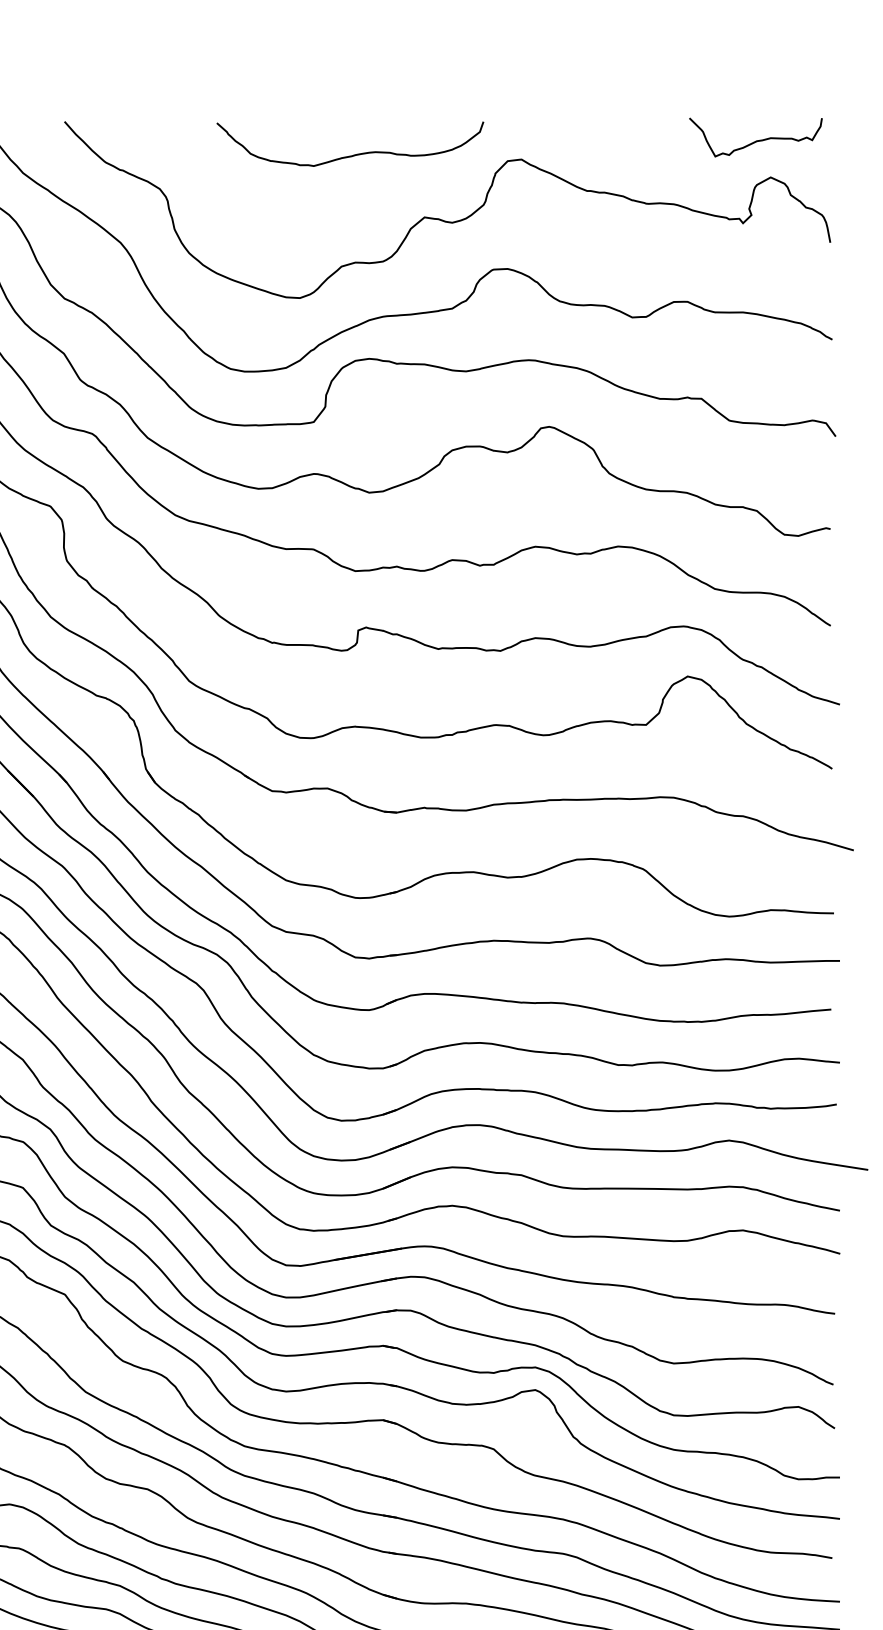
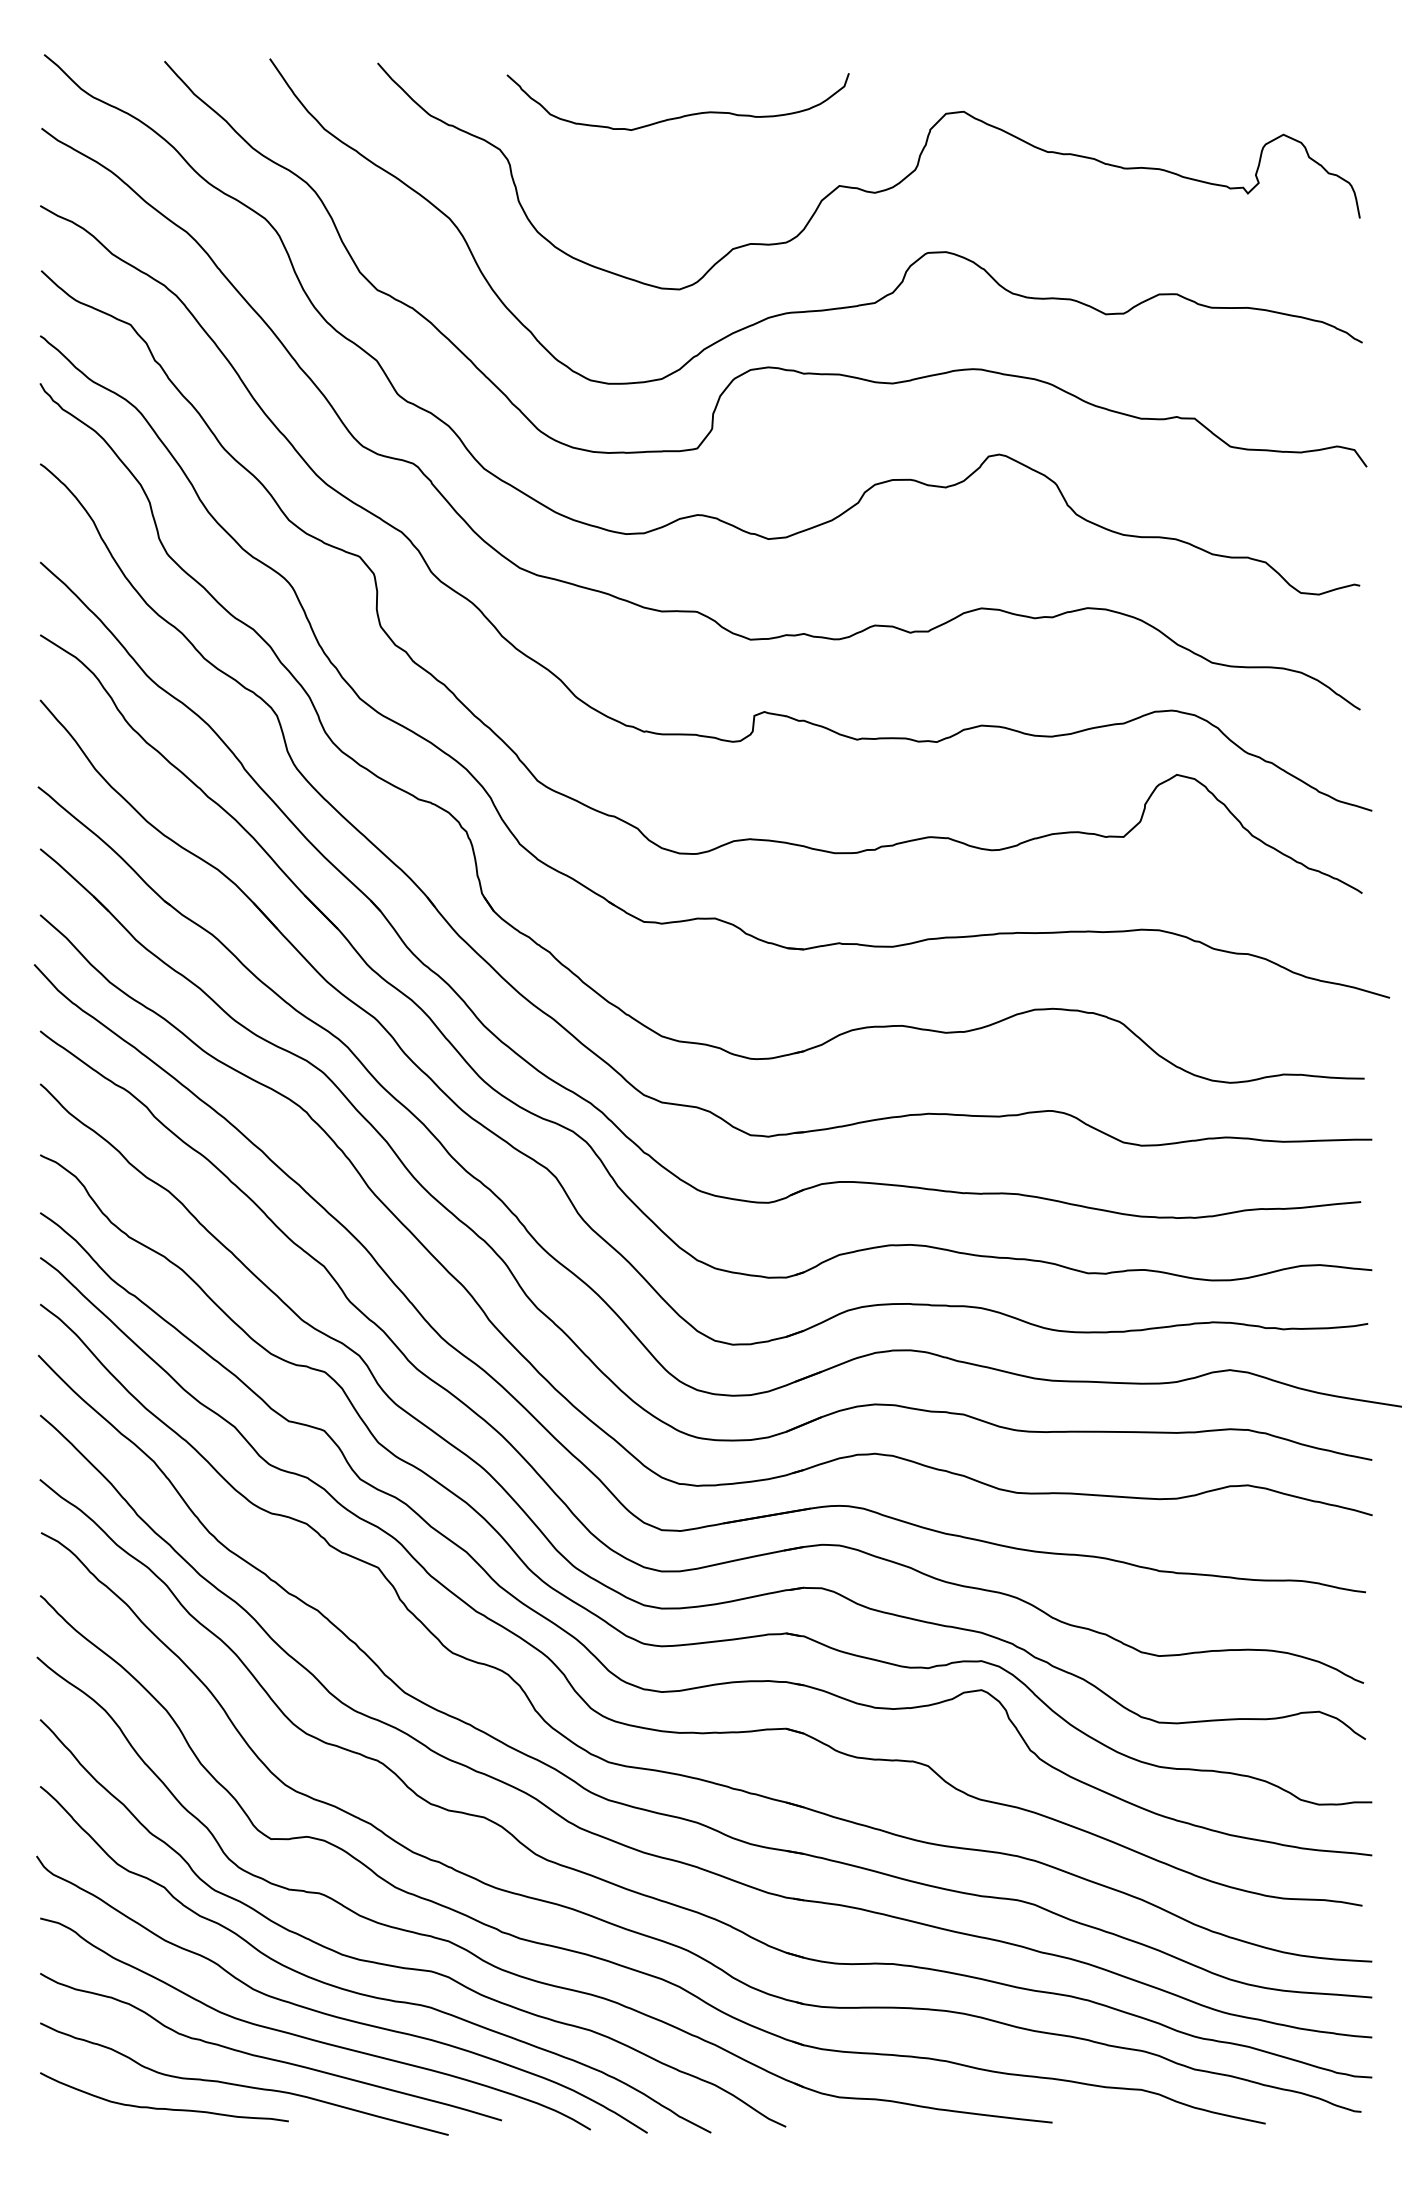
curve: (755, 140) -> (1264, 87), removed
curve: (353, 154) -> (682, 115), moved

